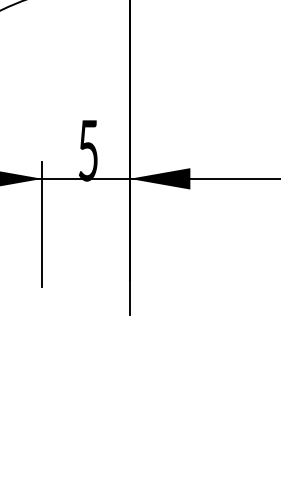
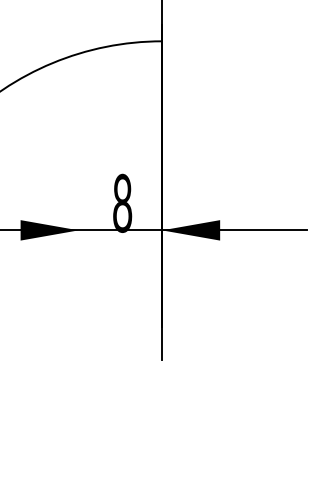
text: (88, 149) -> (122, 202), 5 -> 8
line: (42, 223) -> (78, 273), removed

